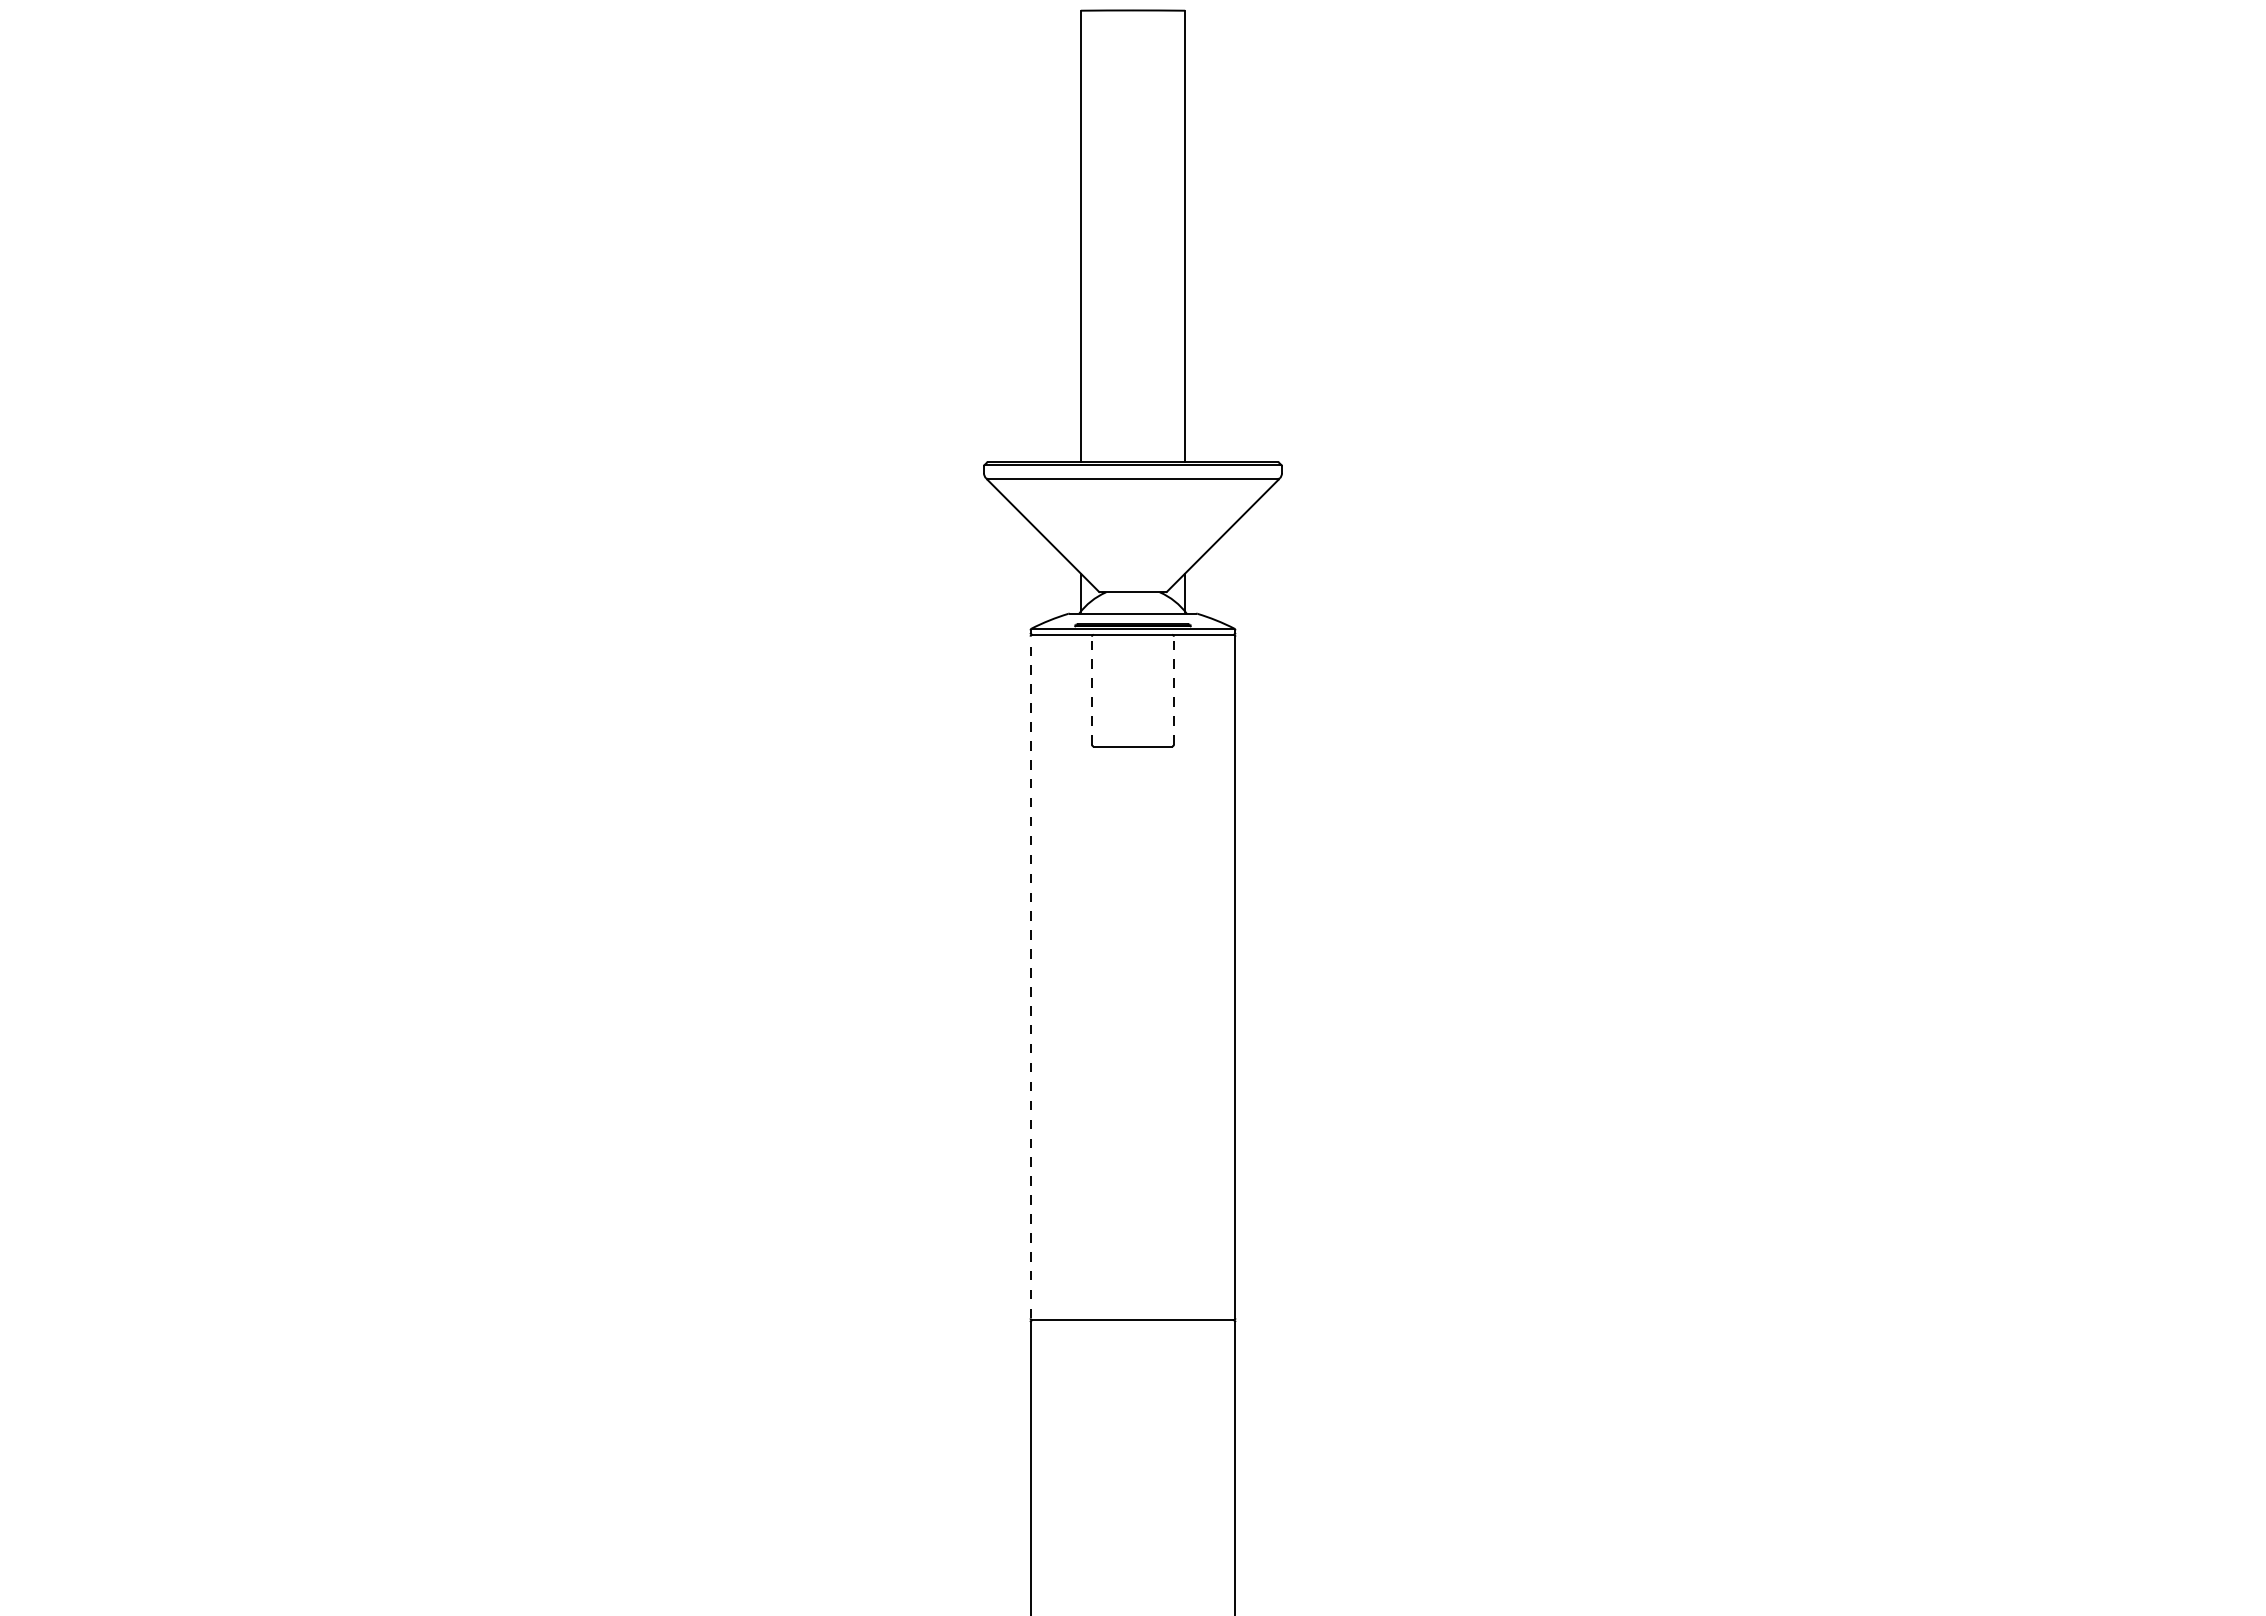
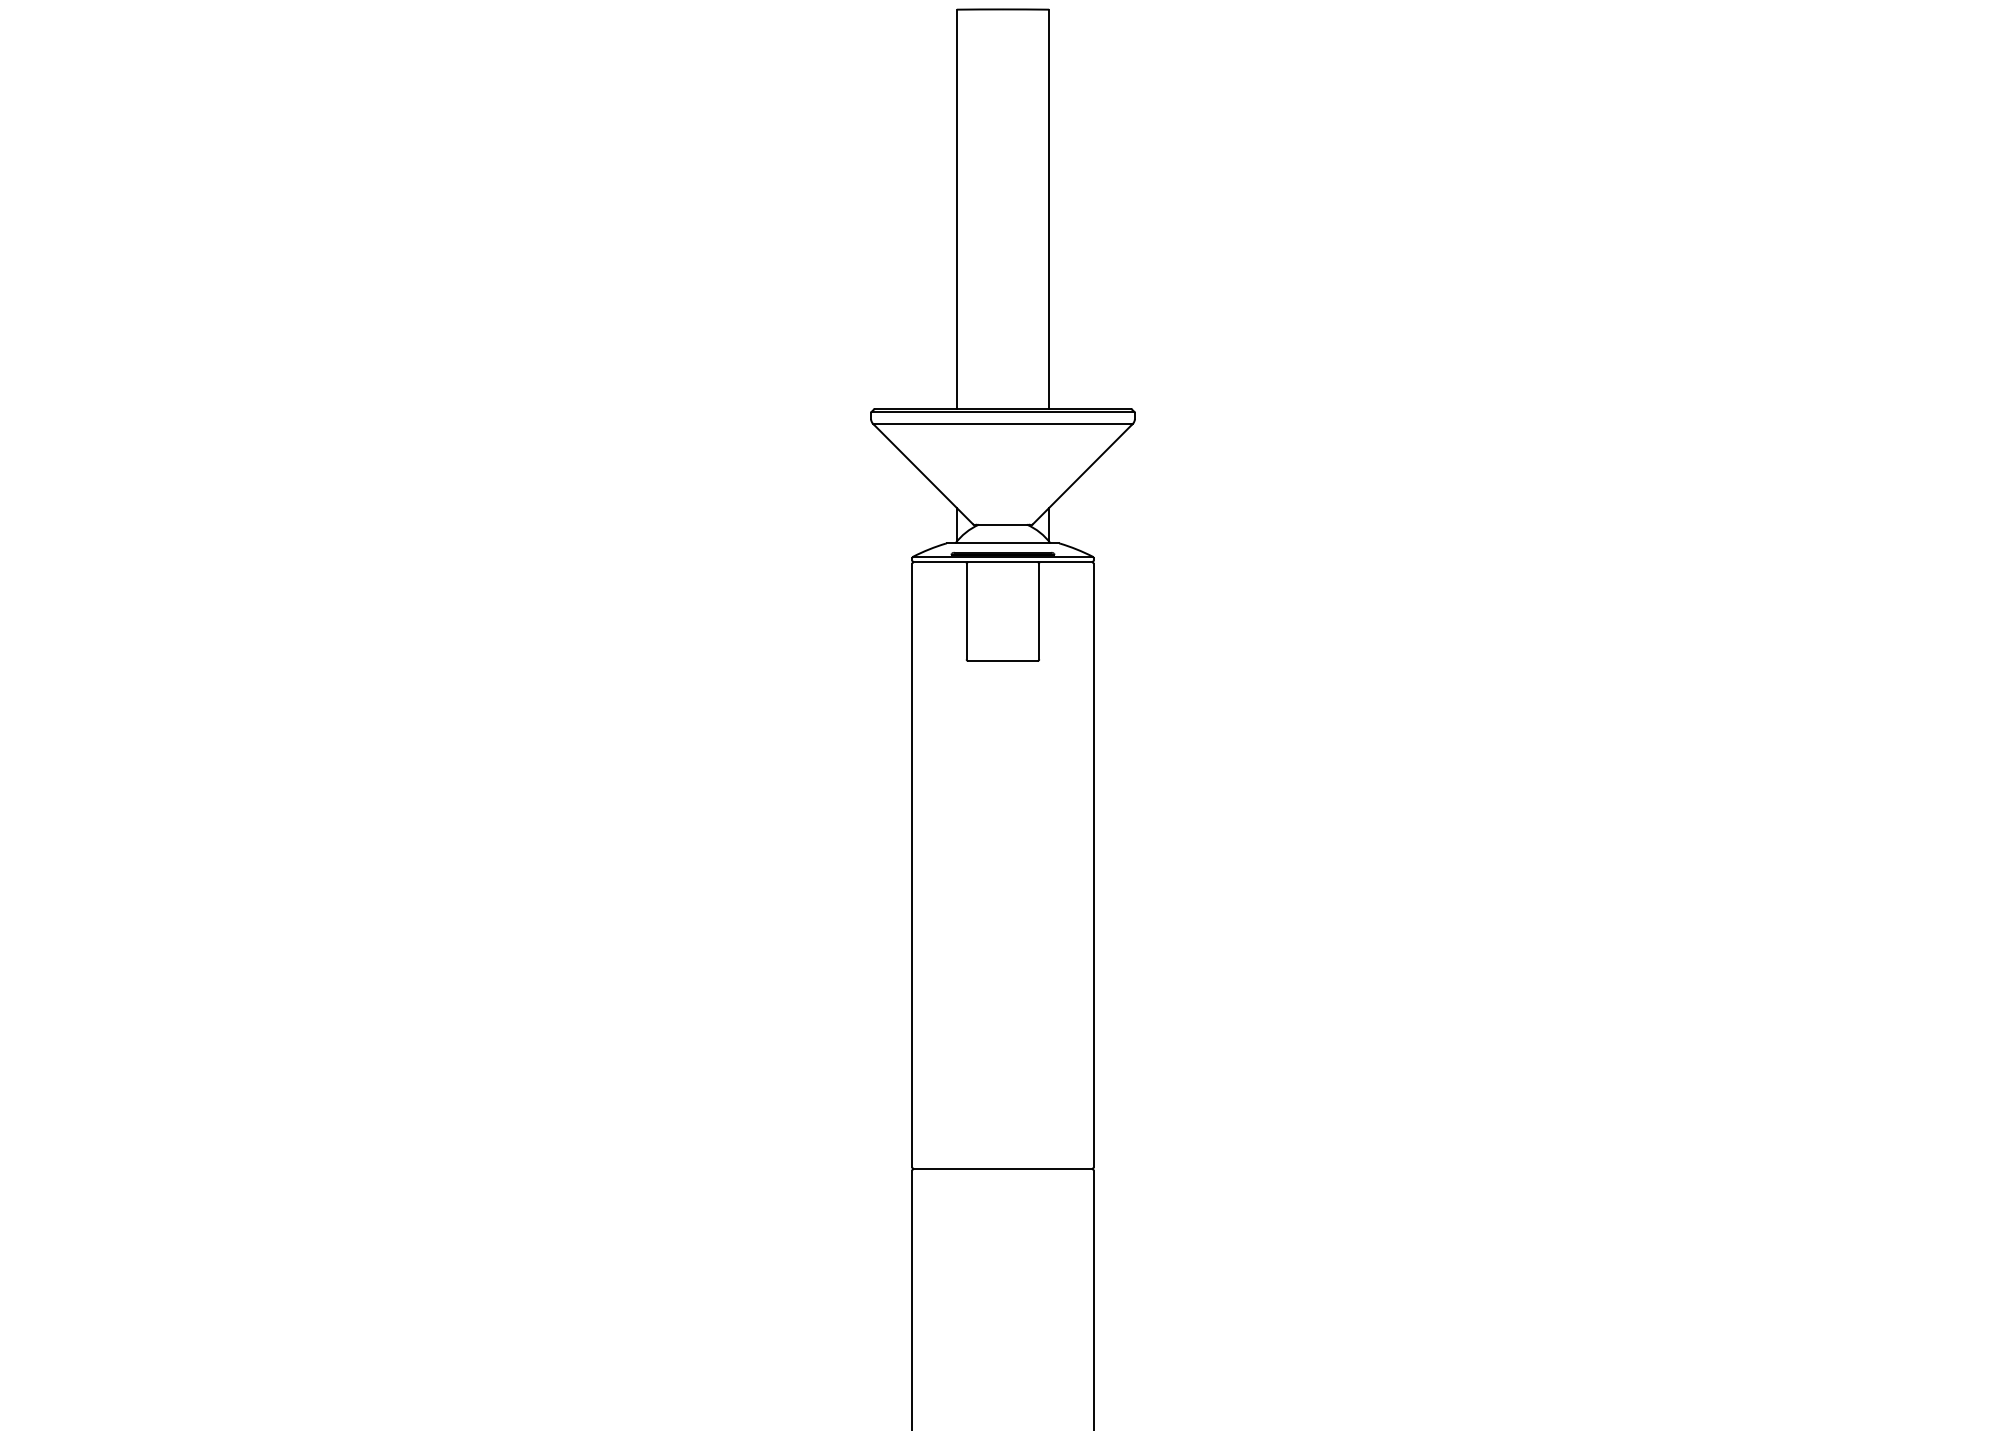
line: (1092, 690) -> (967, 611), dashed -> solid
line: (1173, 690) -> (1038, 611), dashed -> solid
line: (1030, 977) -> (912, 865), dashed -> solid

